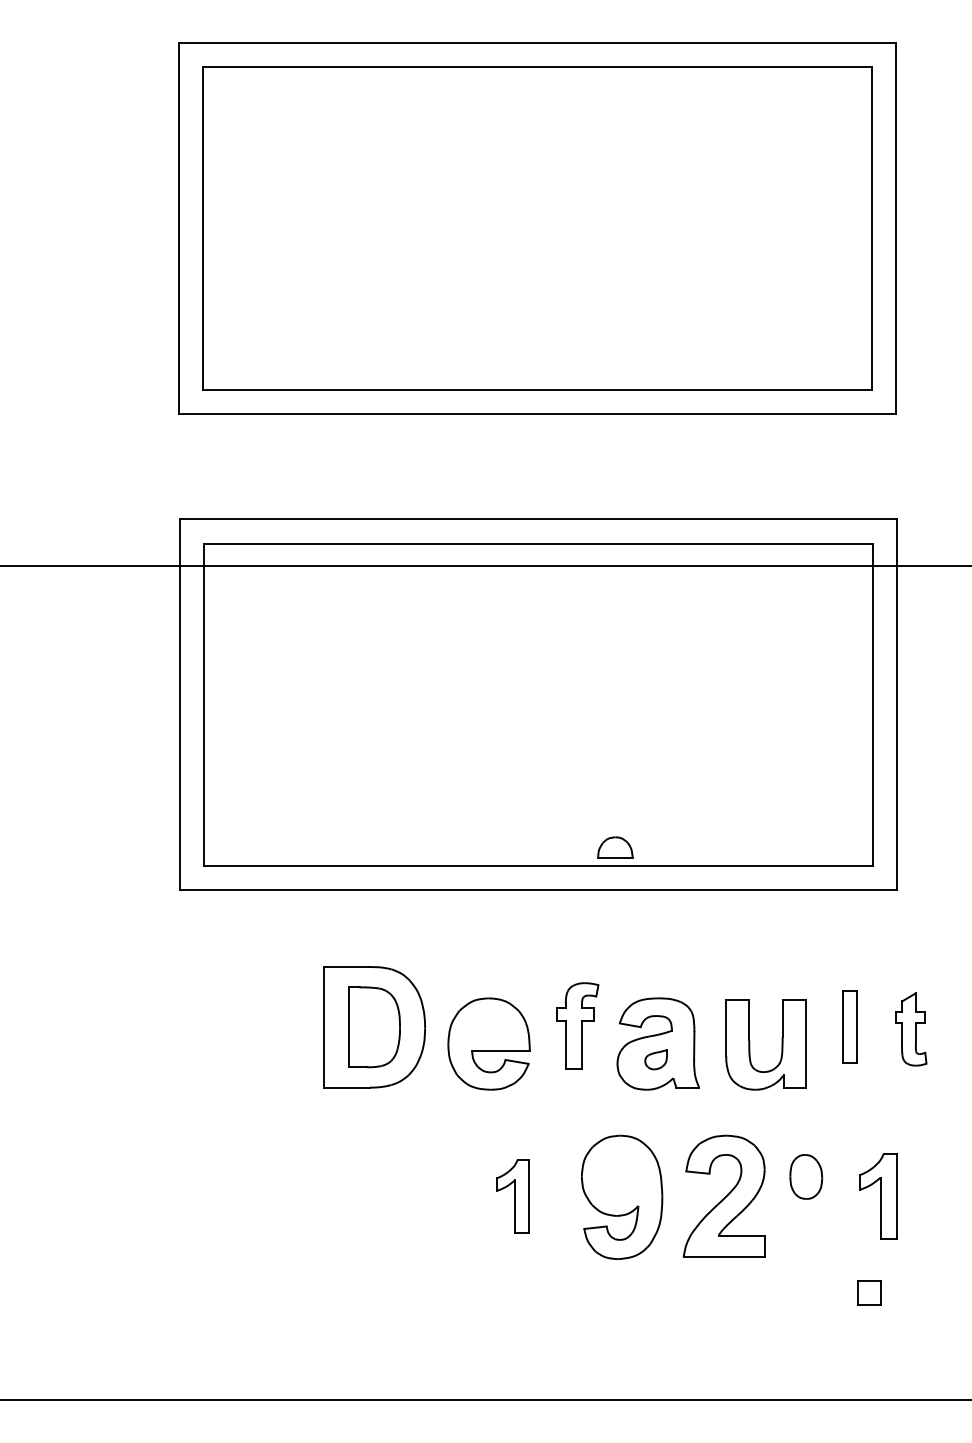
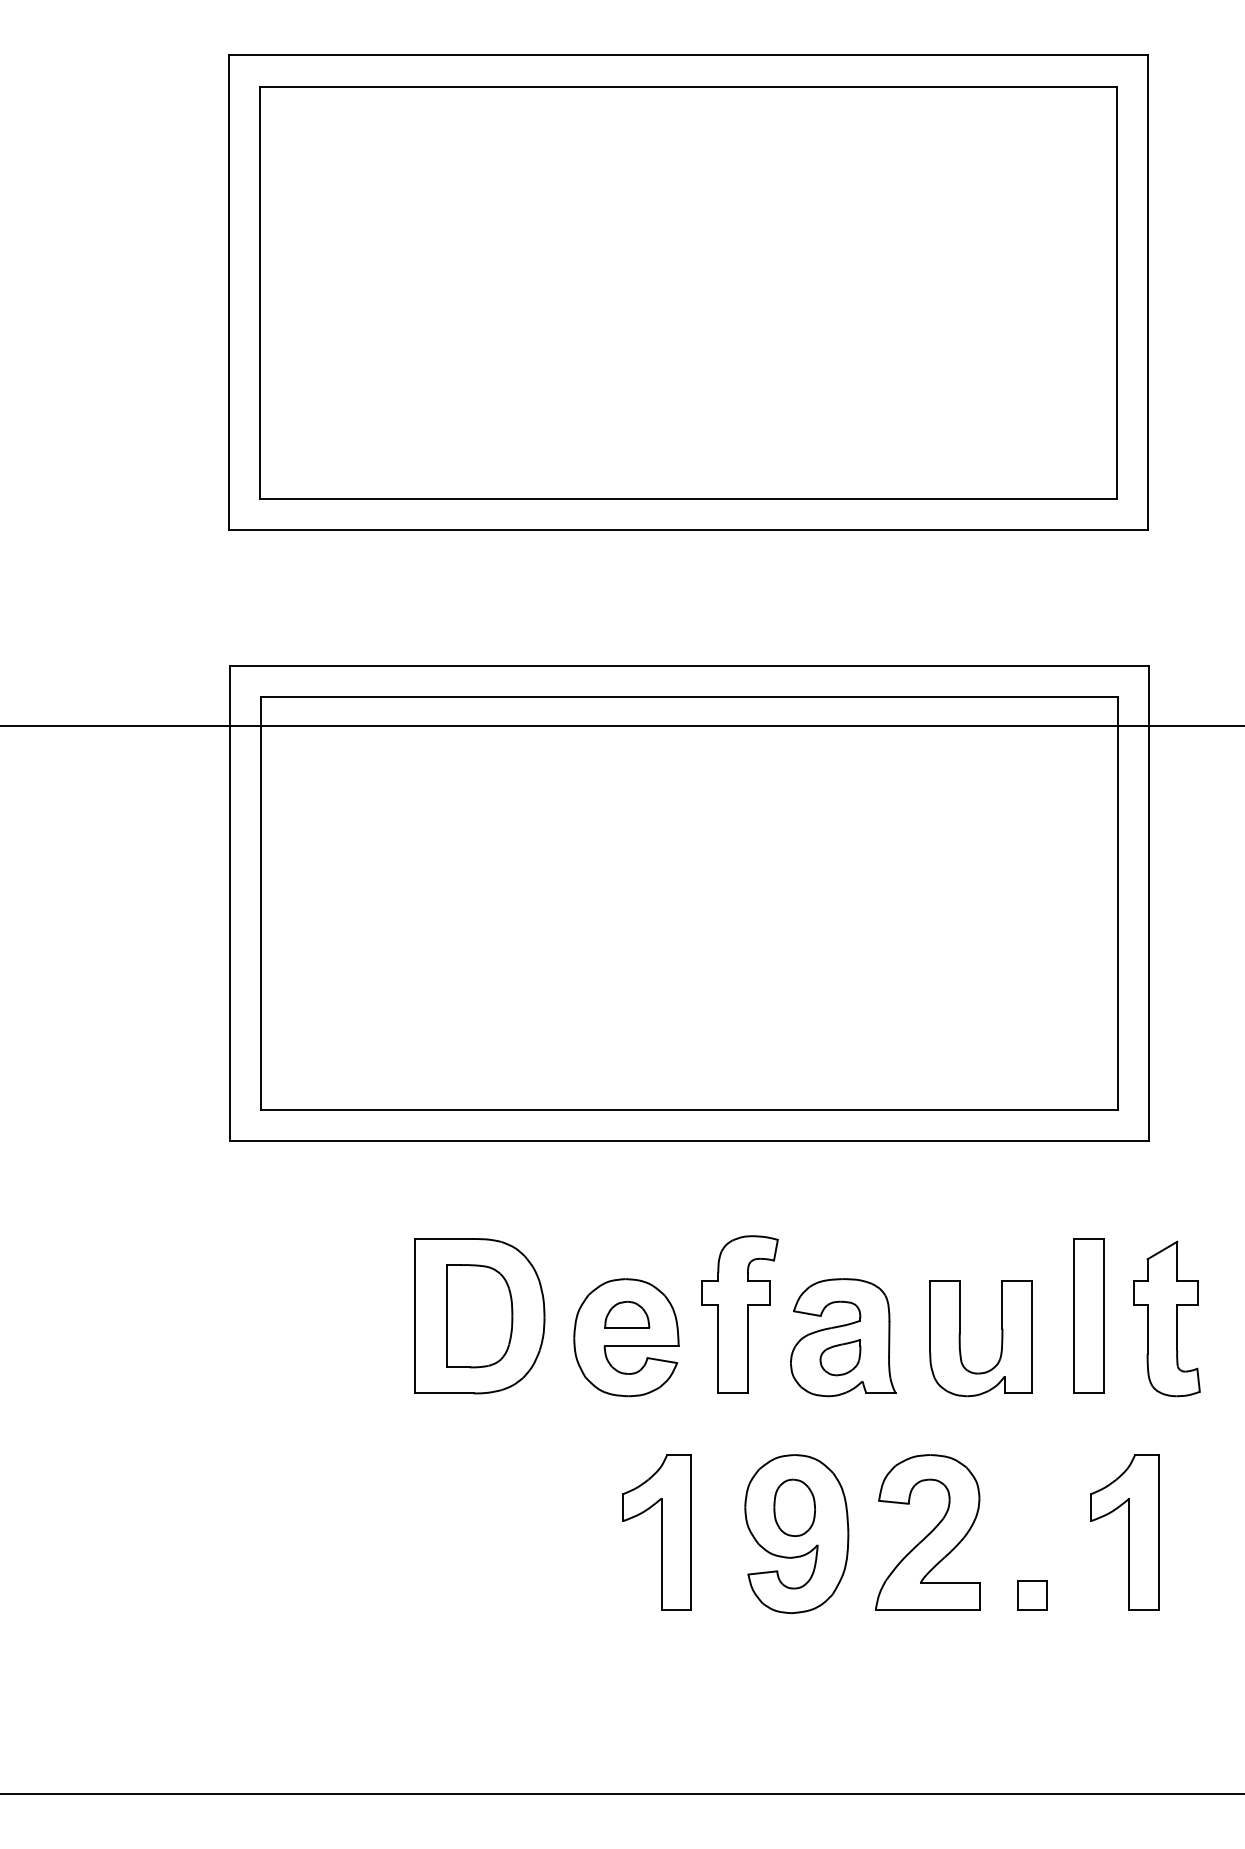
part: (615, 847) -> (627, 1314), moved
part: (577, 1025) -> (739, 1314), size x1.43
part: (849, 1026) -> (1088, 1315), size x1.67
part: (910, 1029) -> (1166, 1318), size x1.67
part: (656, 1059) -> (840, 1357), size x1.43
part: (806, 1176) -> (794, 1507), moved
part: (512, 1196) -> (656, 1532), size x1.67
part: (877, 1196) -> (1124, 1532), size x1.43
part: (869, 1292) -> (1032, 1595), moved

